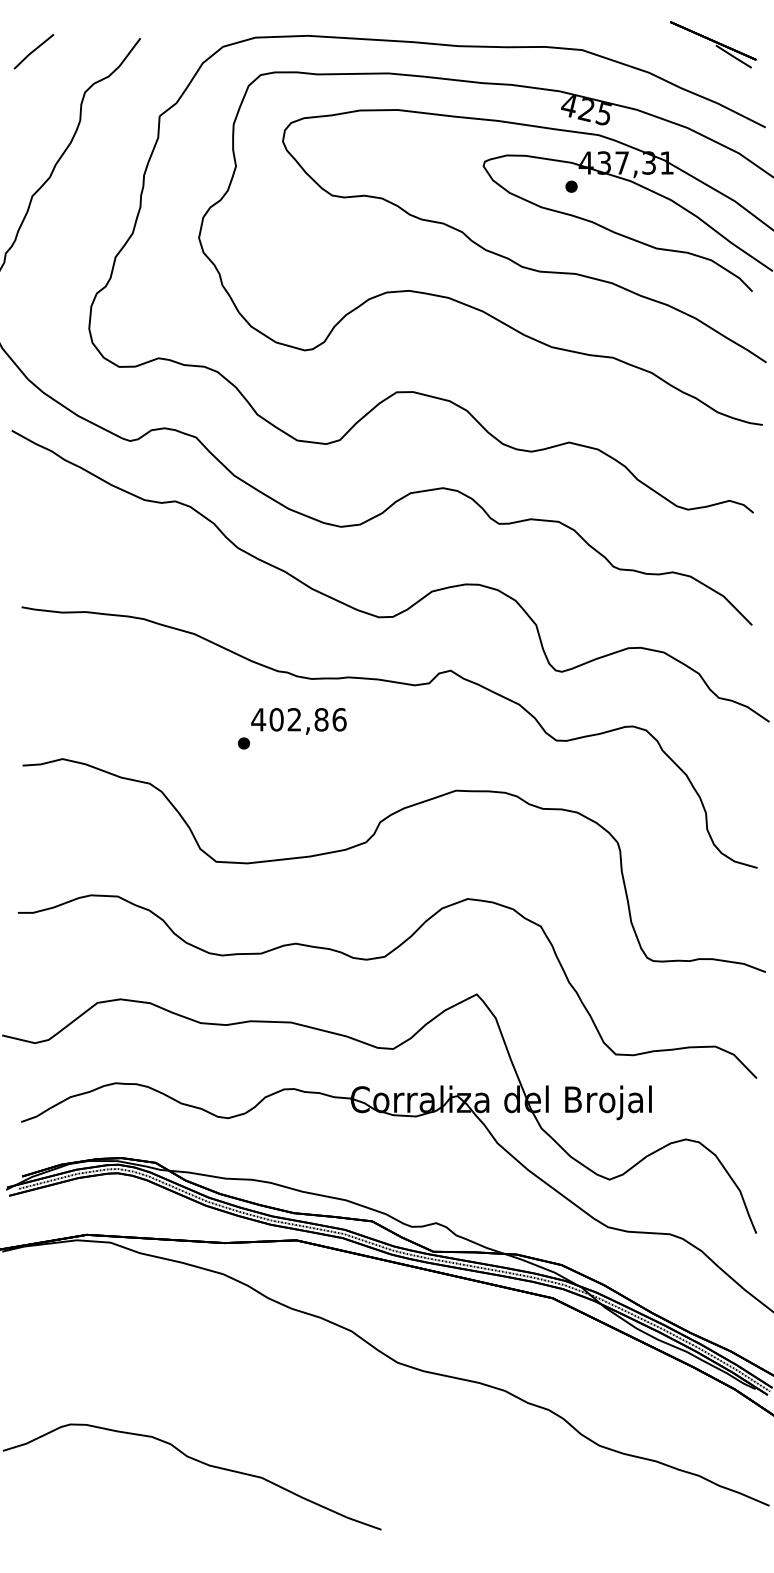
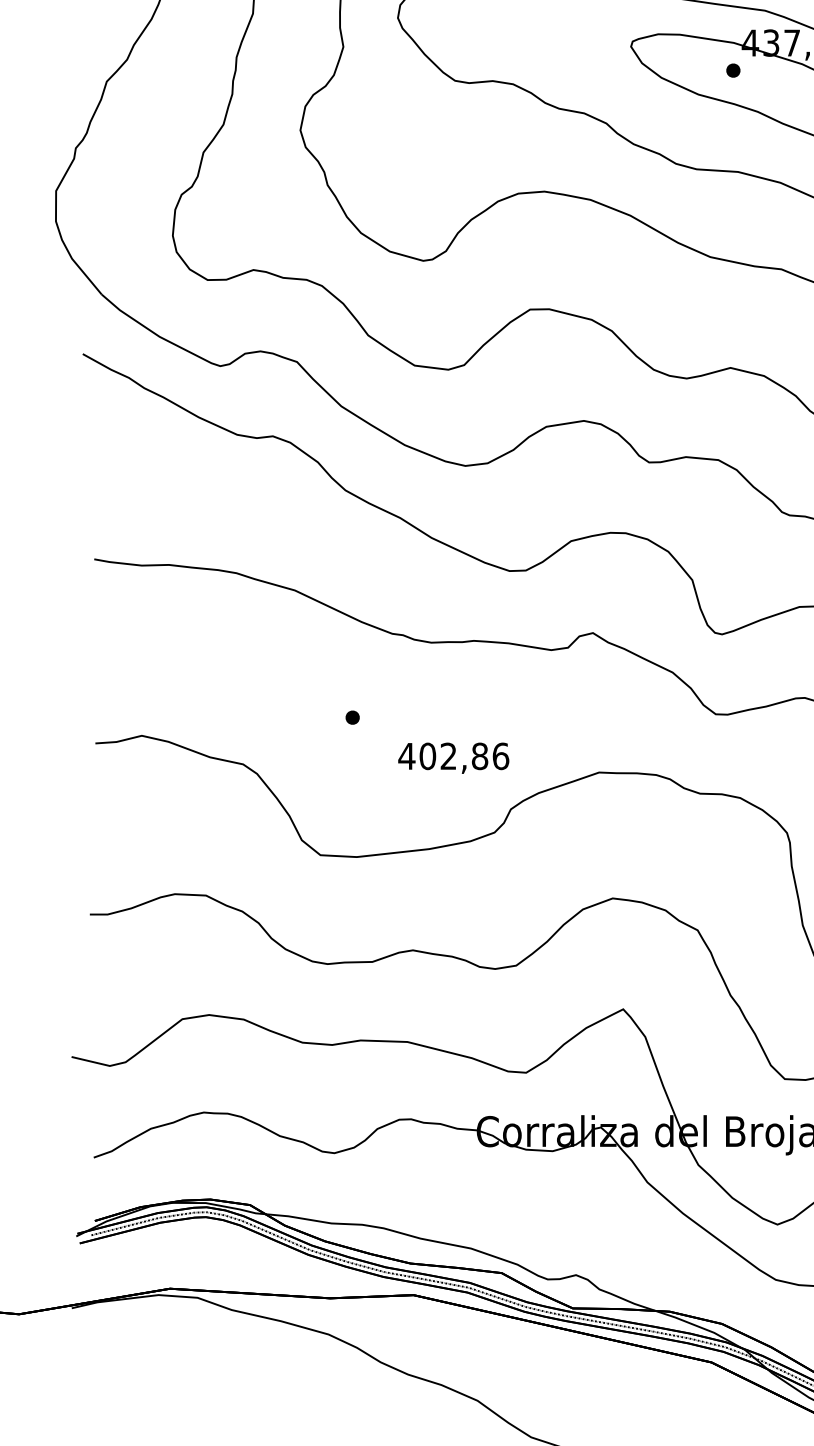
text: (298, 721) -> (453, 758), moved

